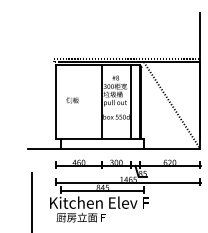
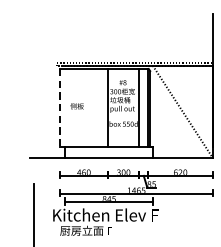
line: (56, 101) -> (60, 107), solid -> dashed

